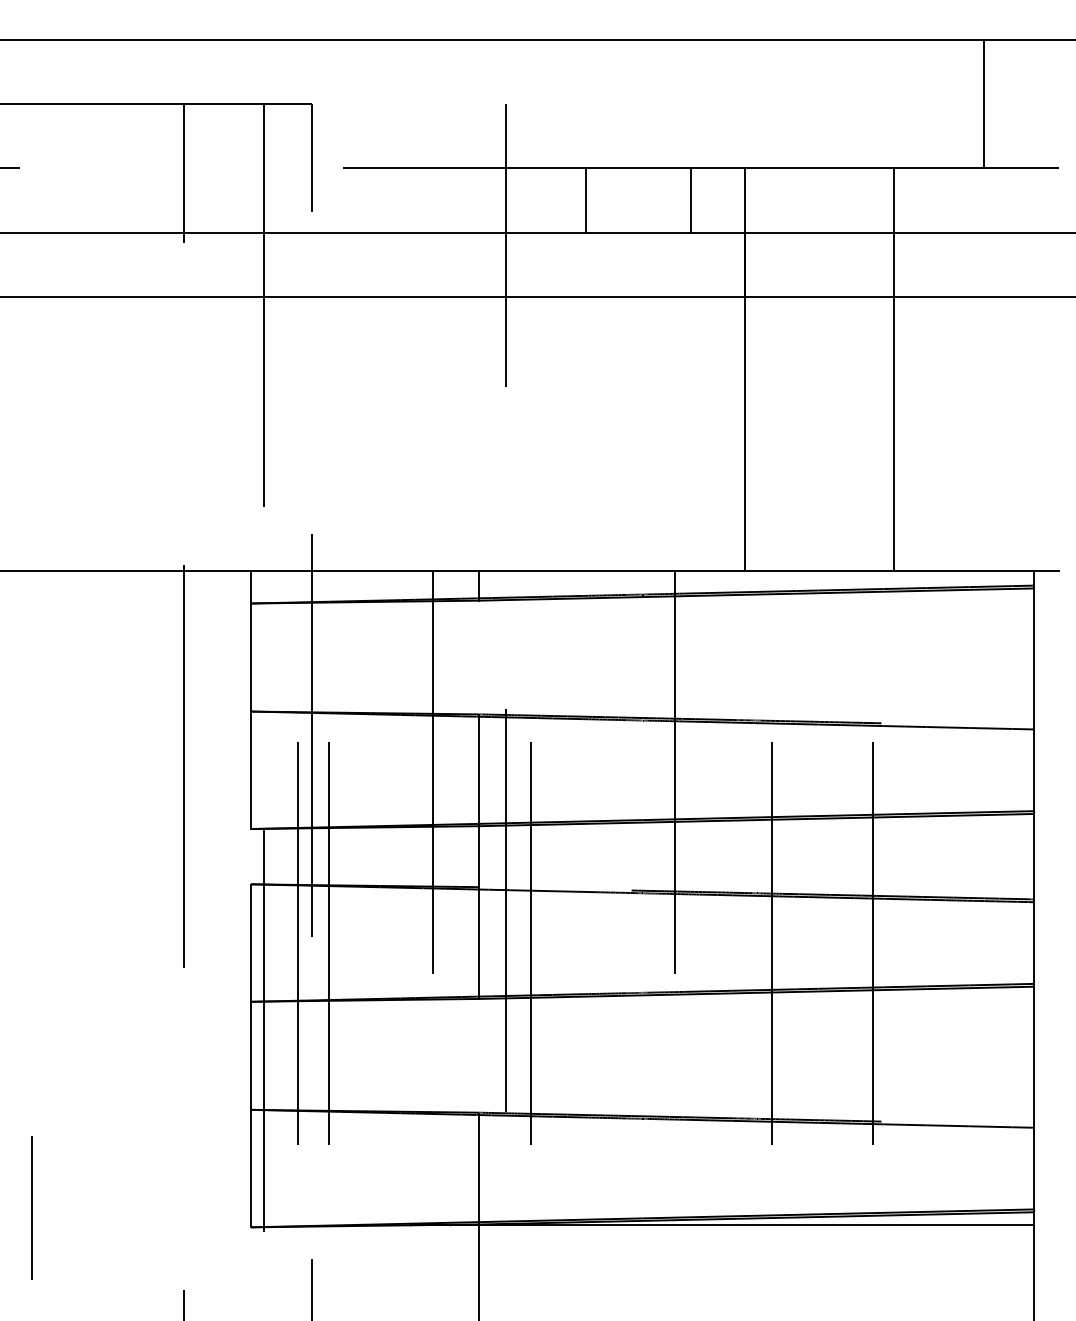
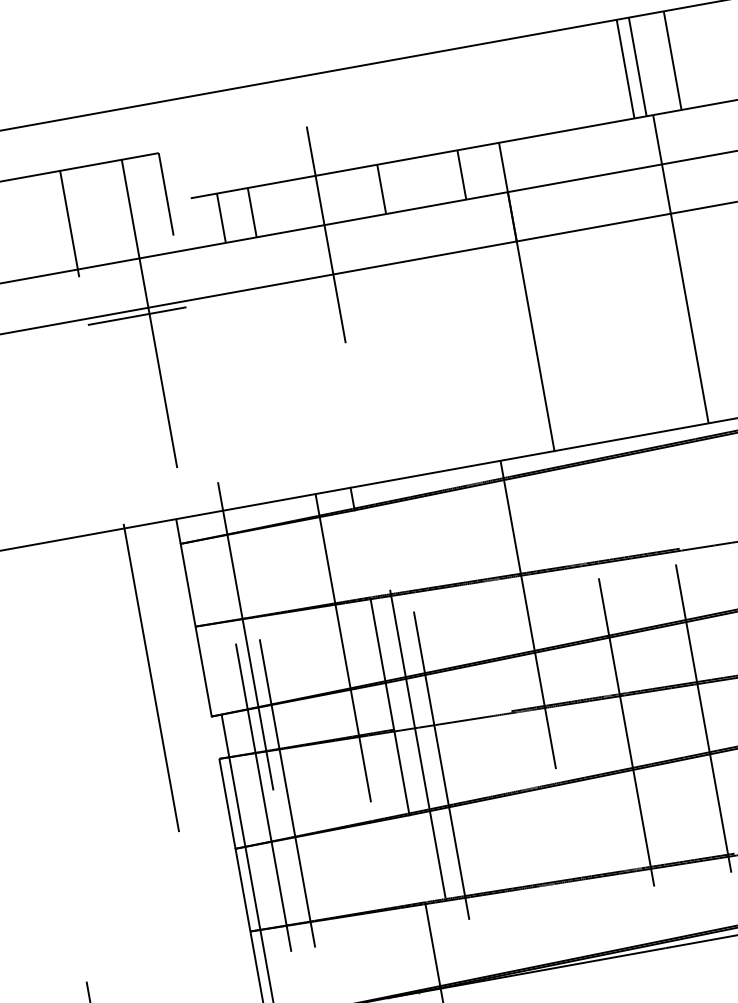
line: (922, 103) -> (625, 68), added
line: (938, 103) -> (638, 66), added
line: (376, 200) -> (221, 218), added
line: (417, 200) -> (252, 212), added
line: (247, 305) -> (136, 316), added
line: (893, 369) -> (680, 269), moved

